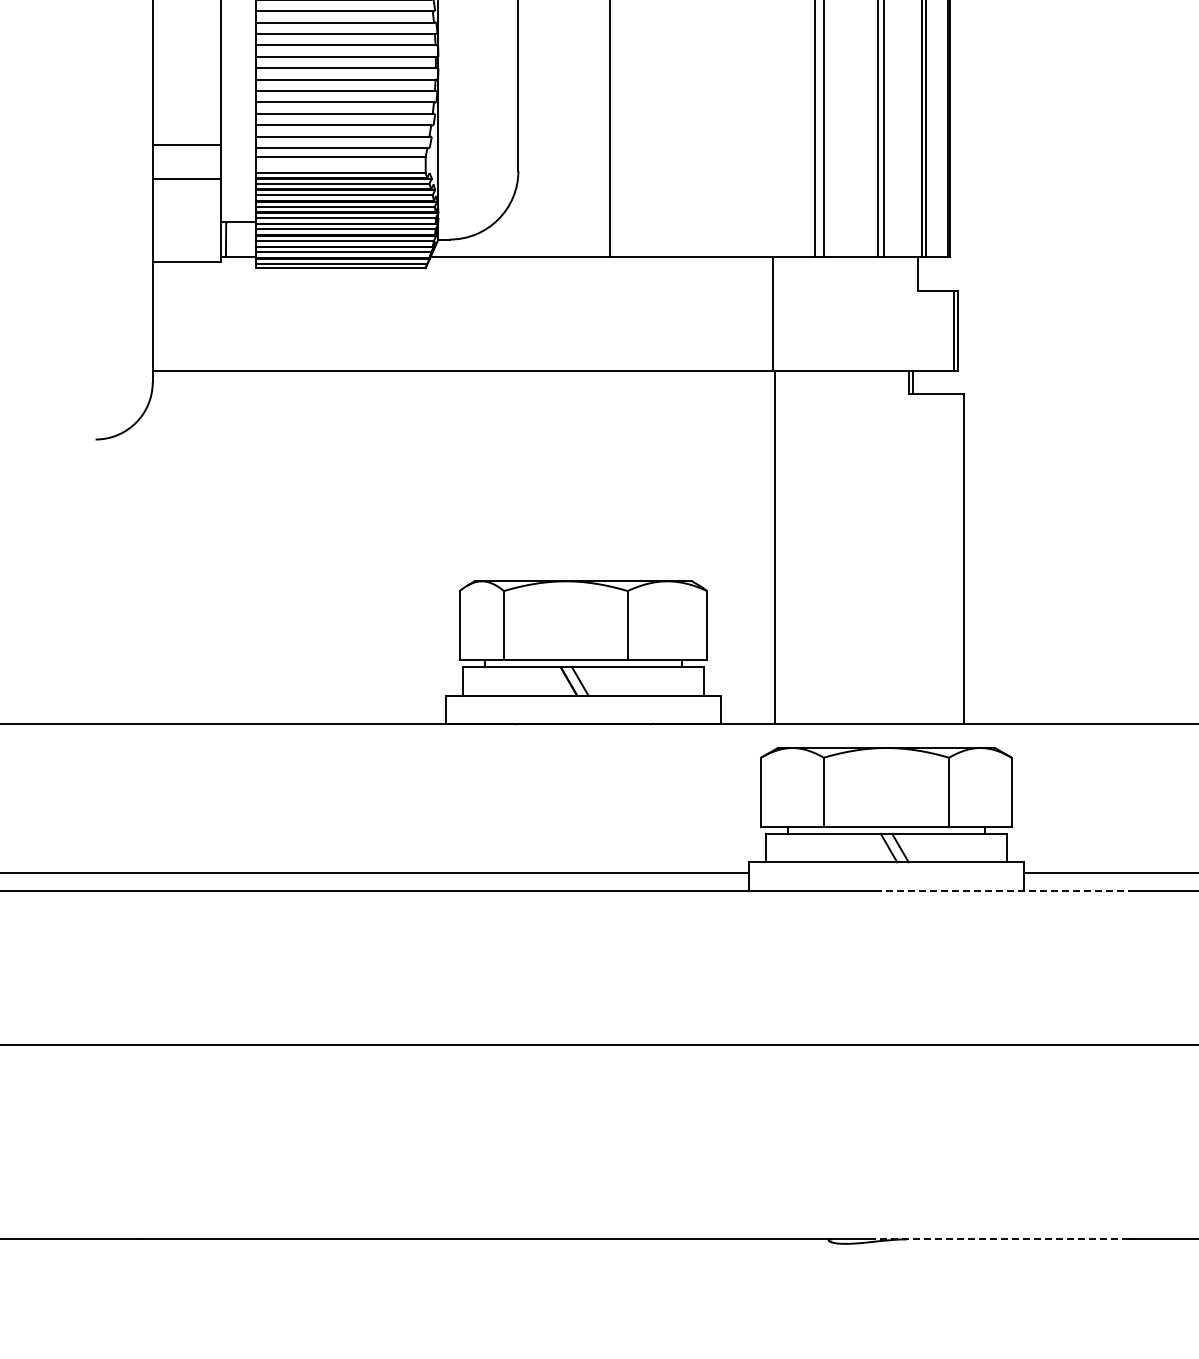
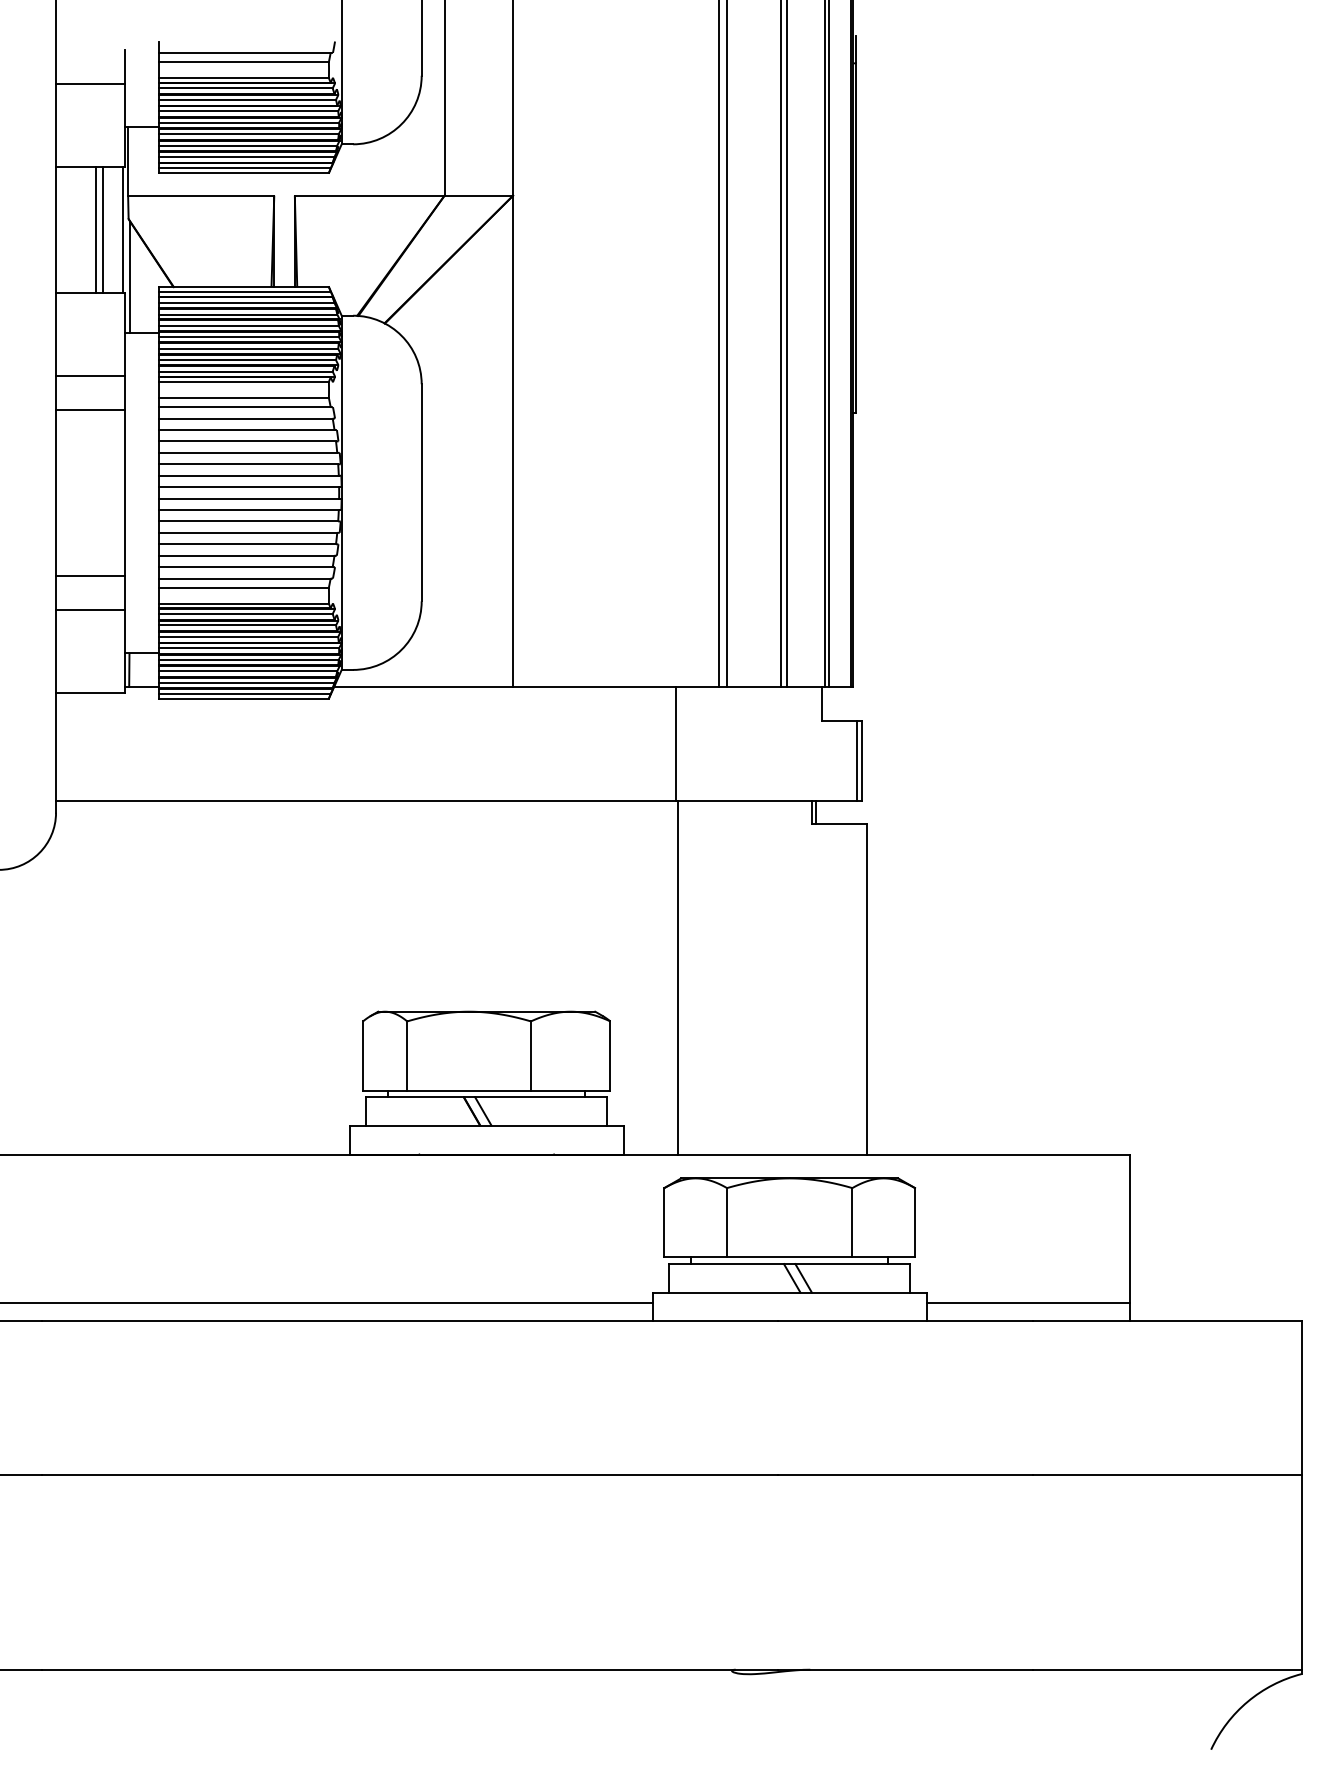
line: (1002, 891) -> (905, 1321), dashed -> solid
line: (1001, 1239) -> (904, 1669), dashed -> solid

